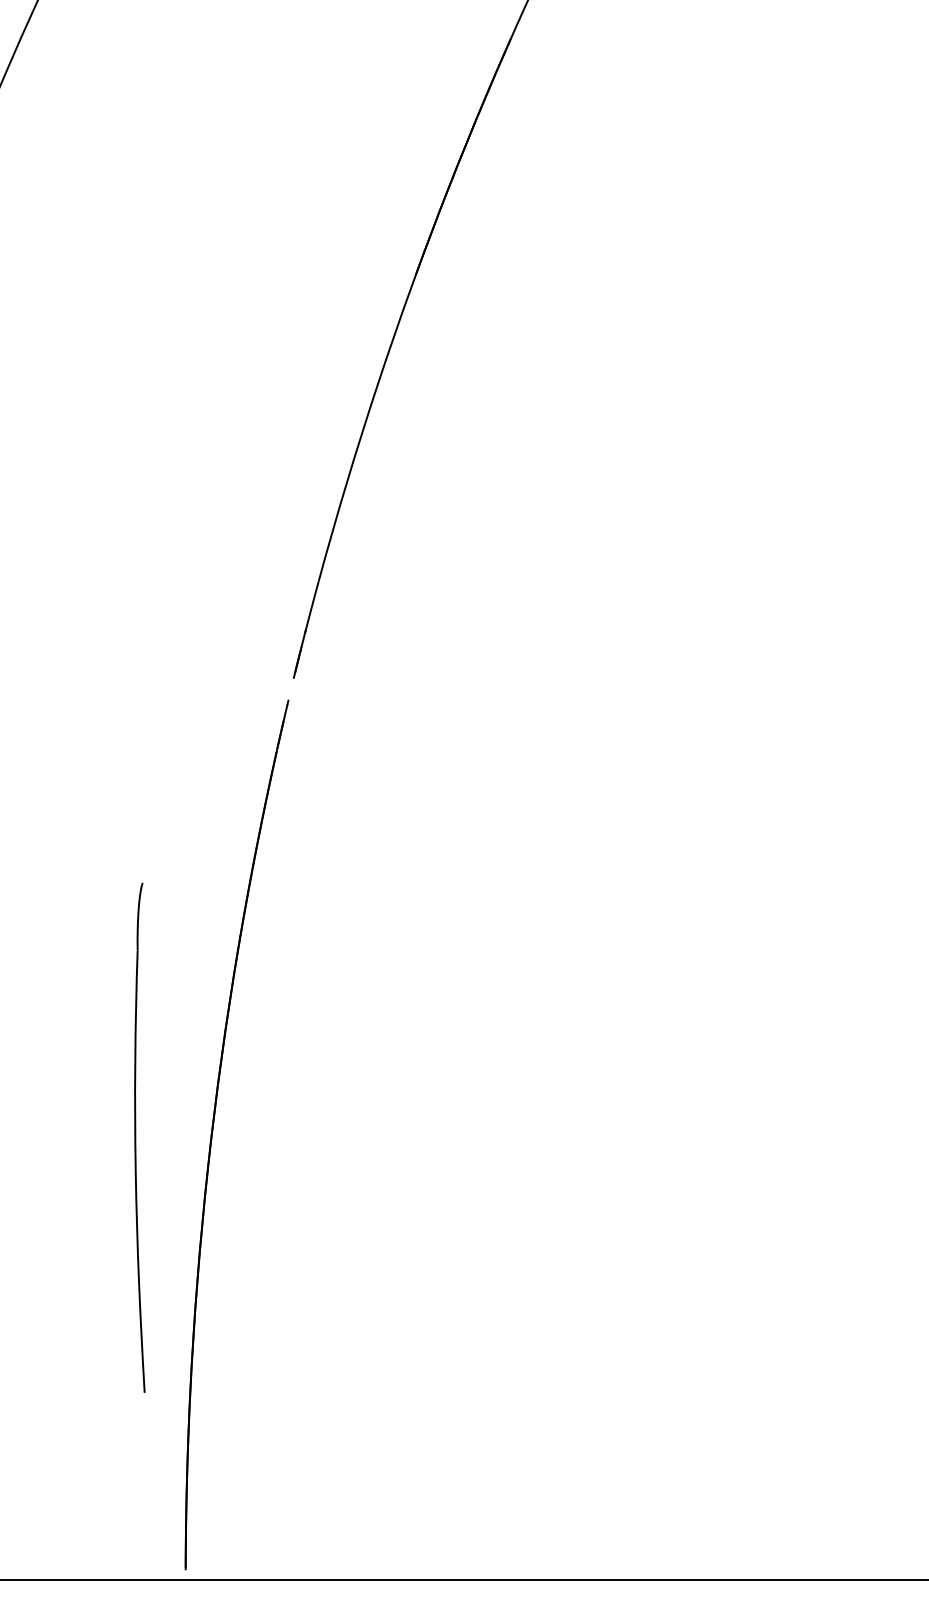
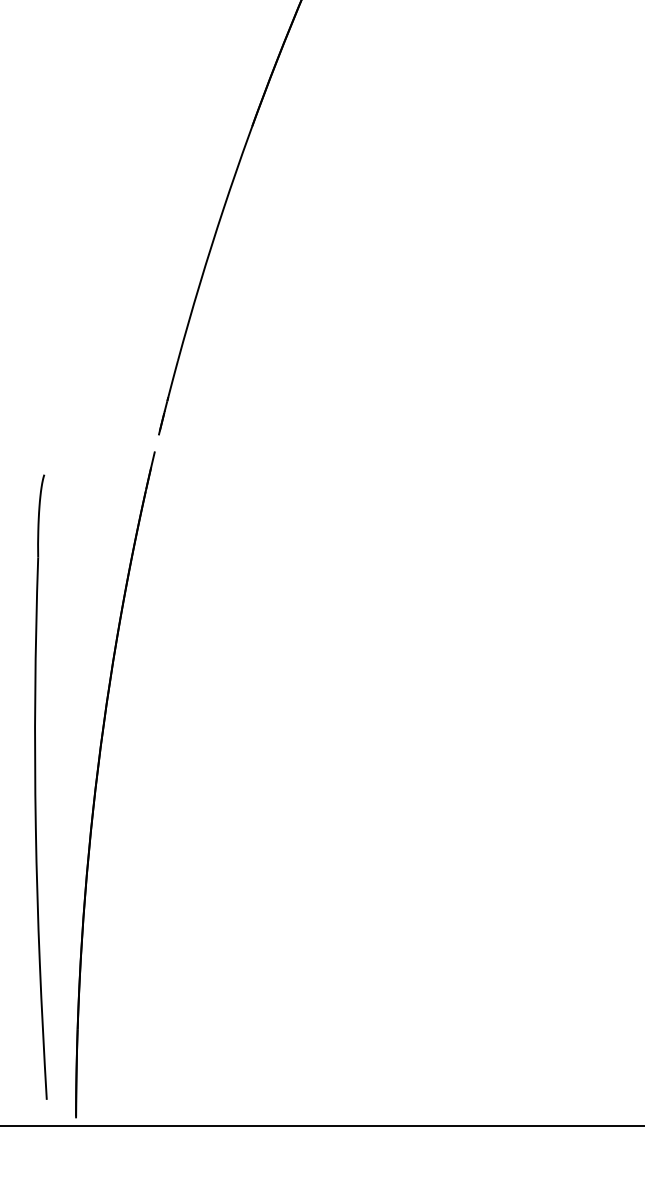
part: (139, 1137) -> (40, 786), size x1.6

